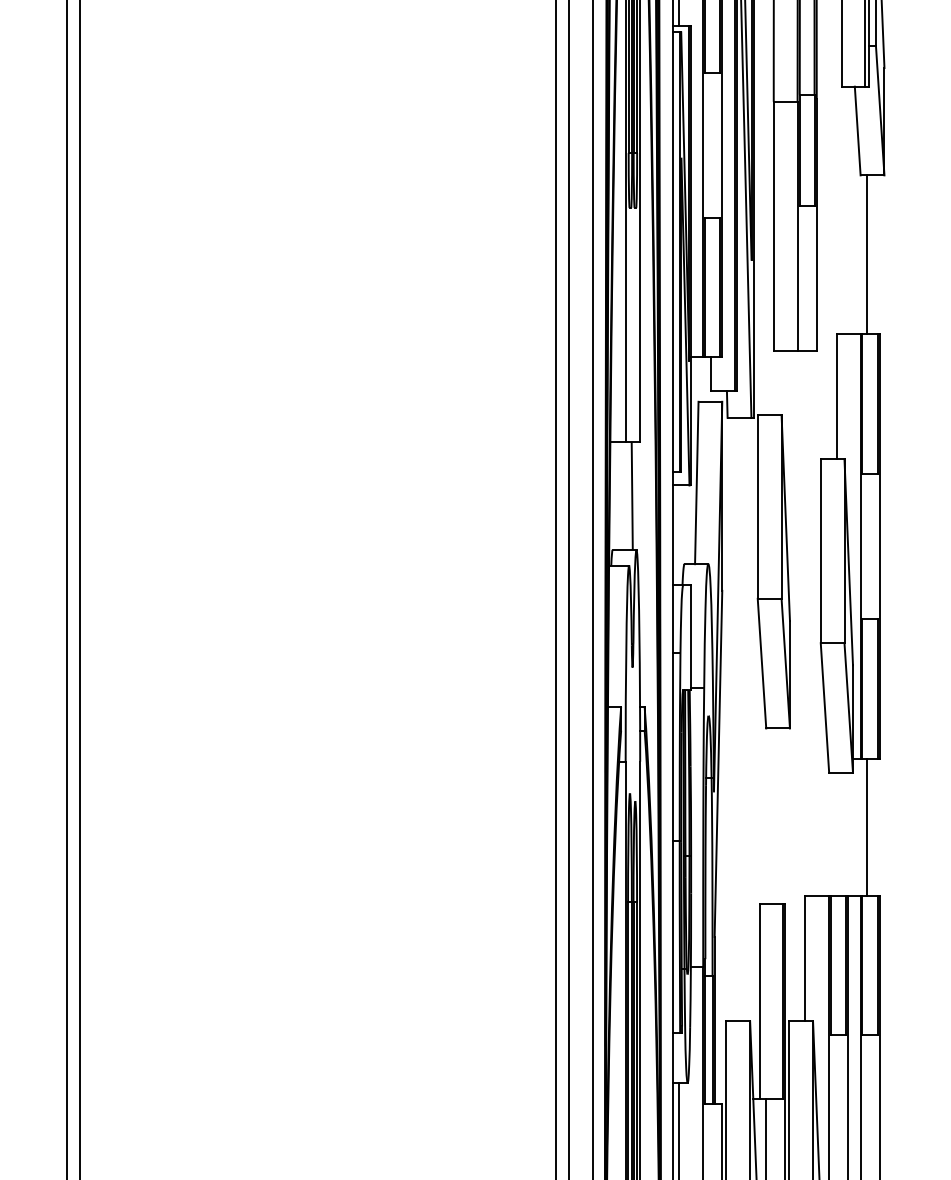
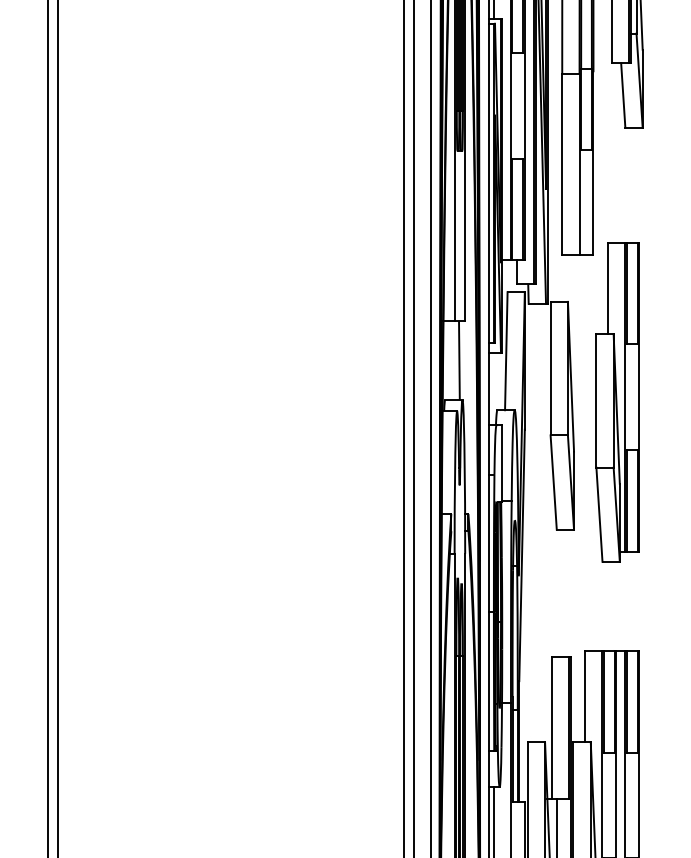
line: (867, 254) -> (630, 185), removed
line: (867, 827) -> (630, 601), removed

